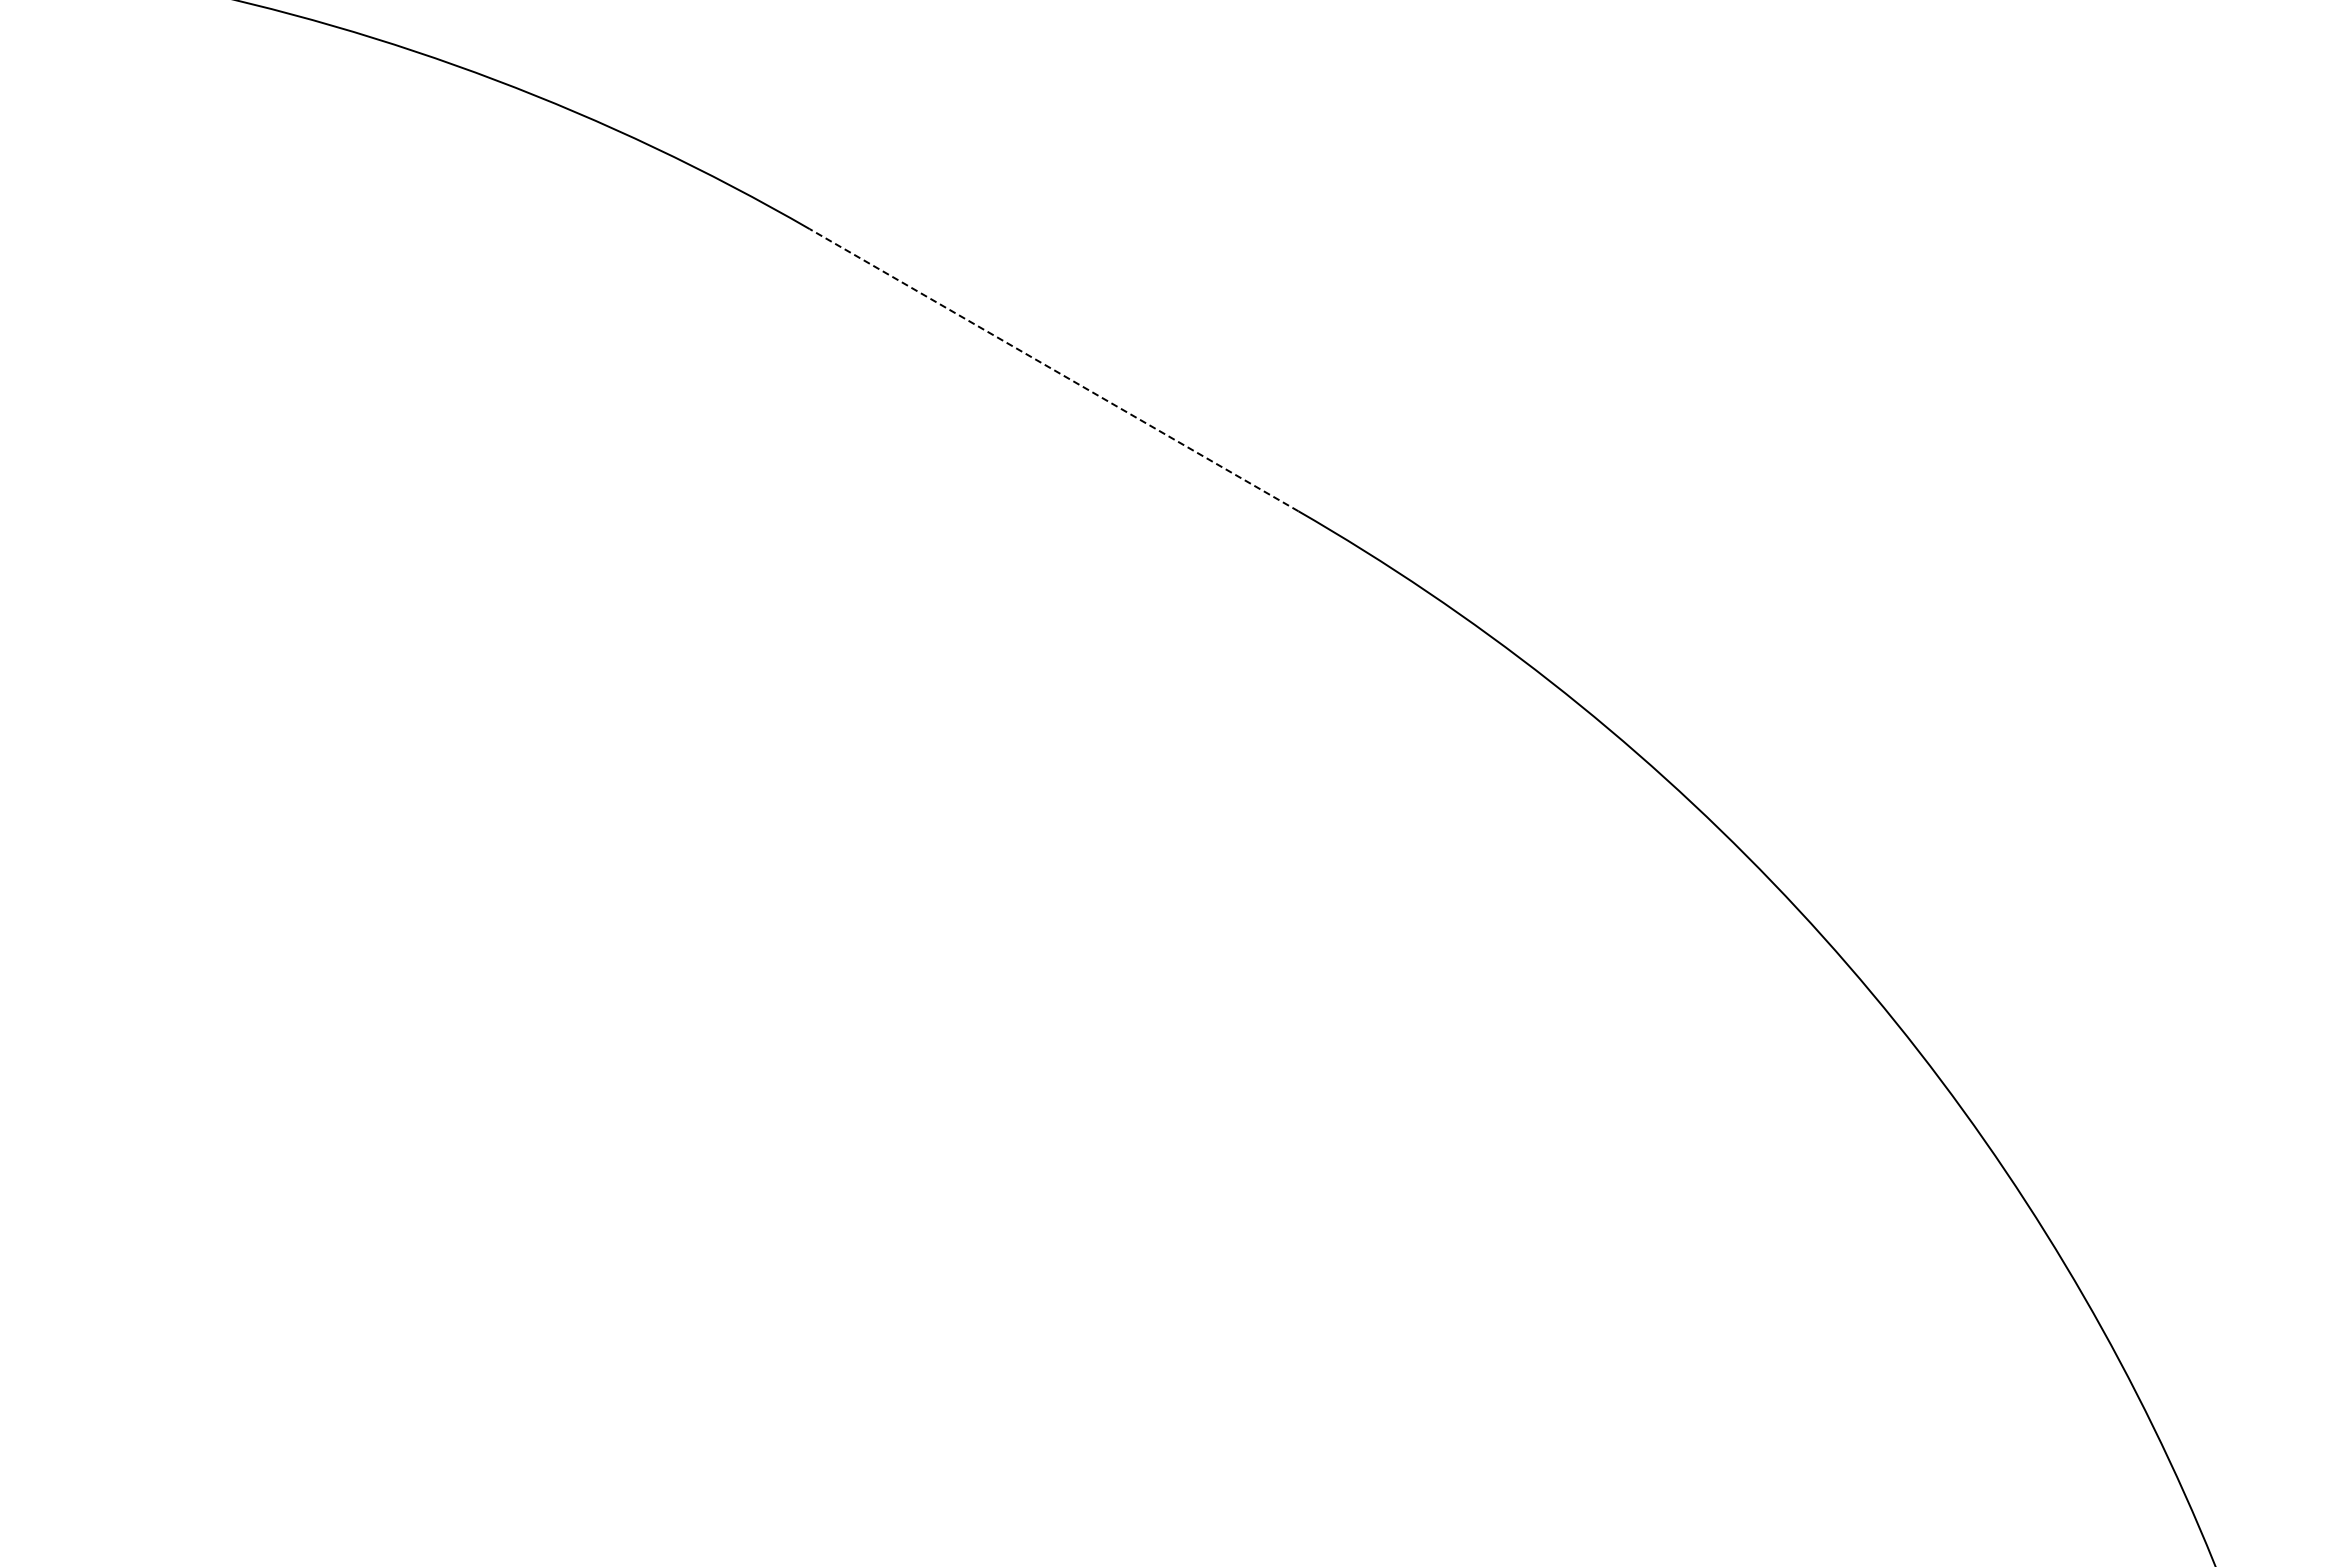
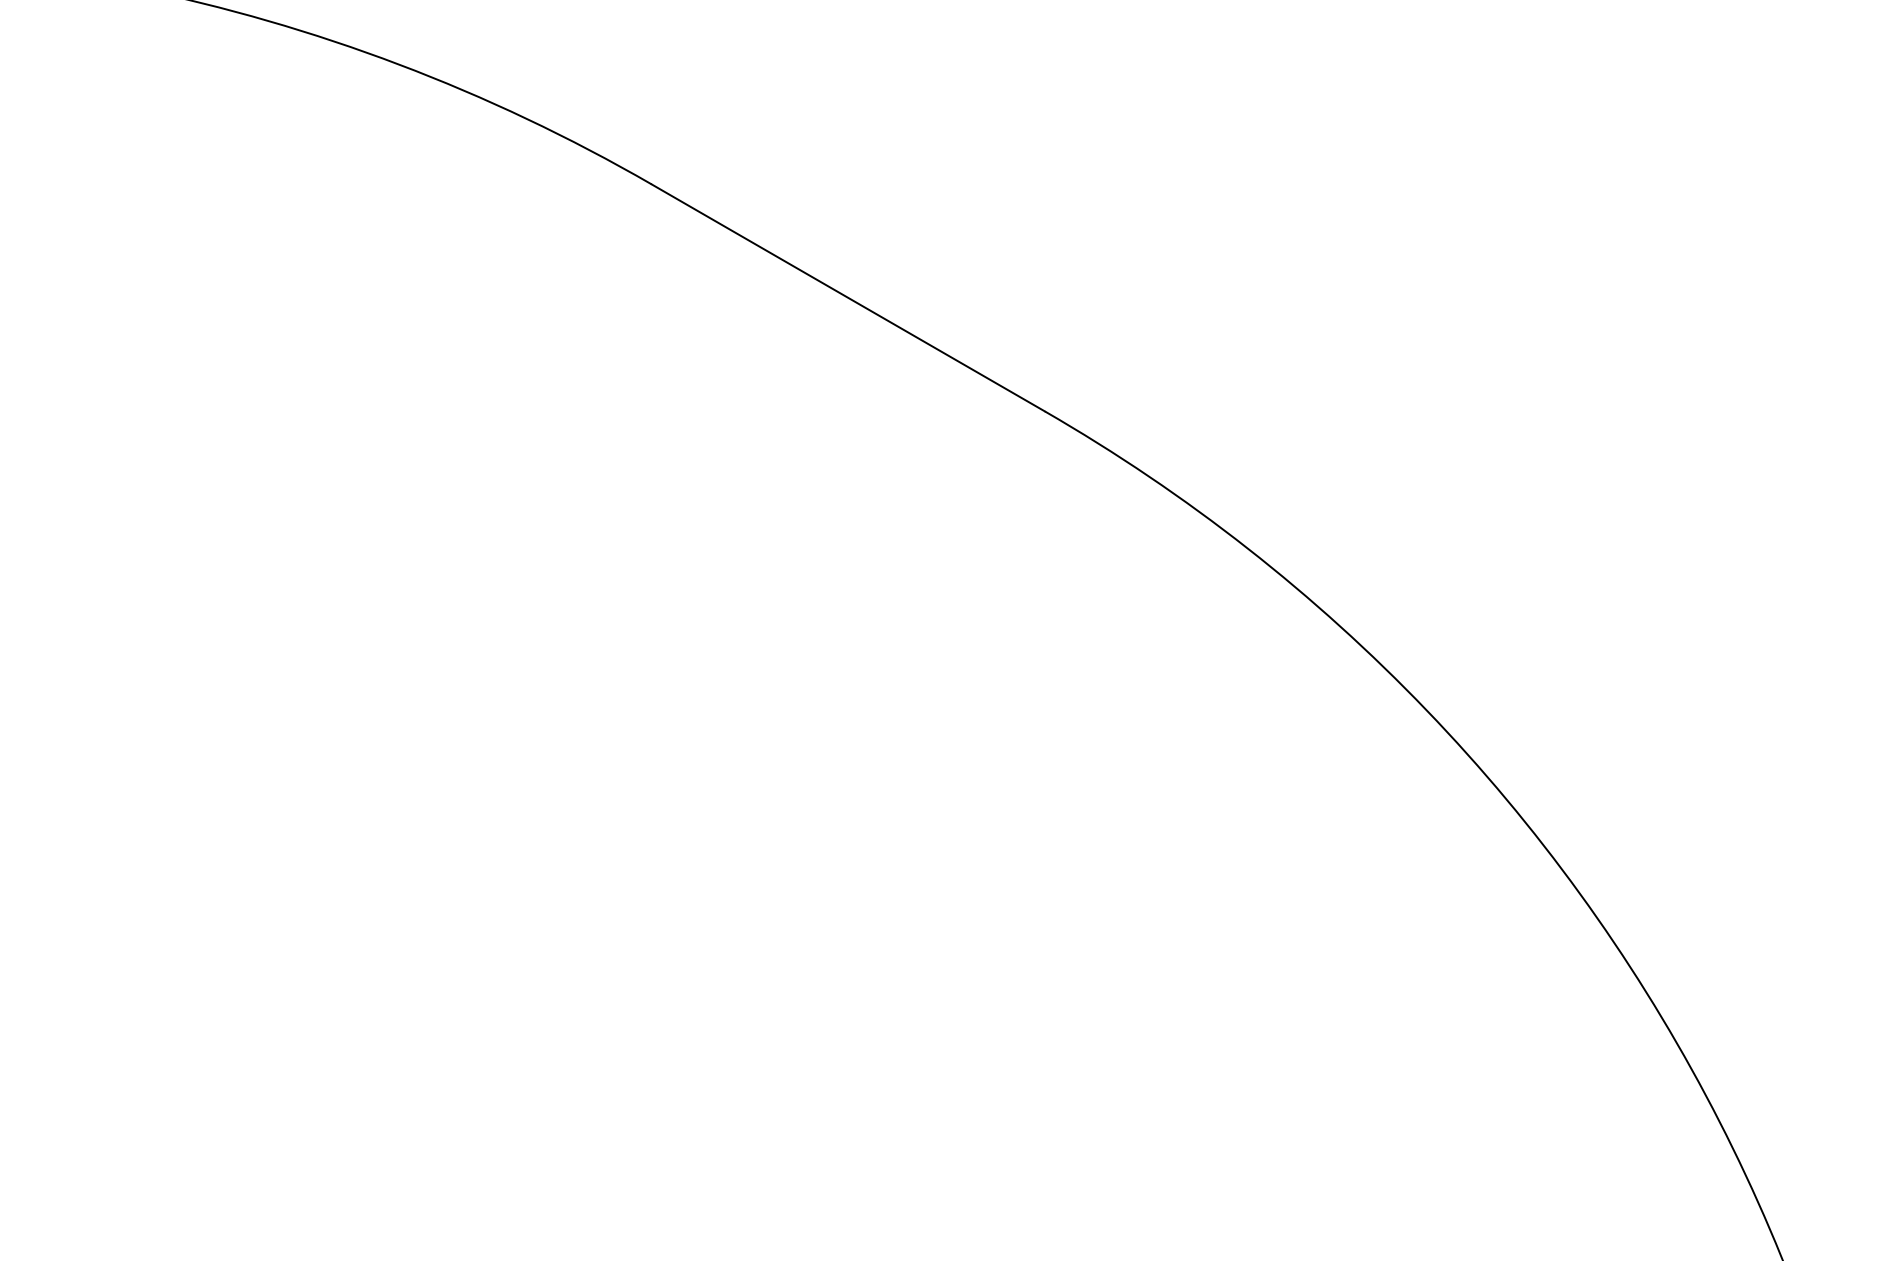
line: (1053, 369) -> (847, 297), dashed -> solid

